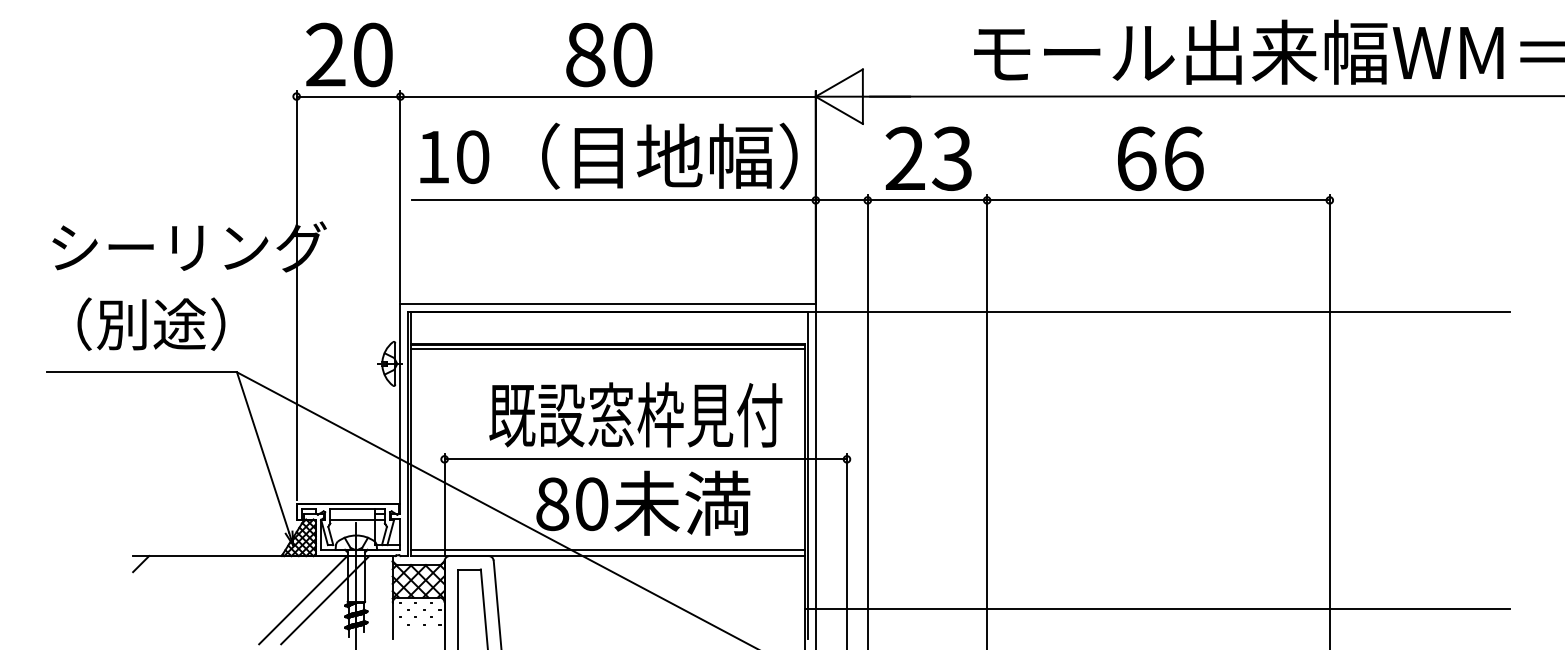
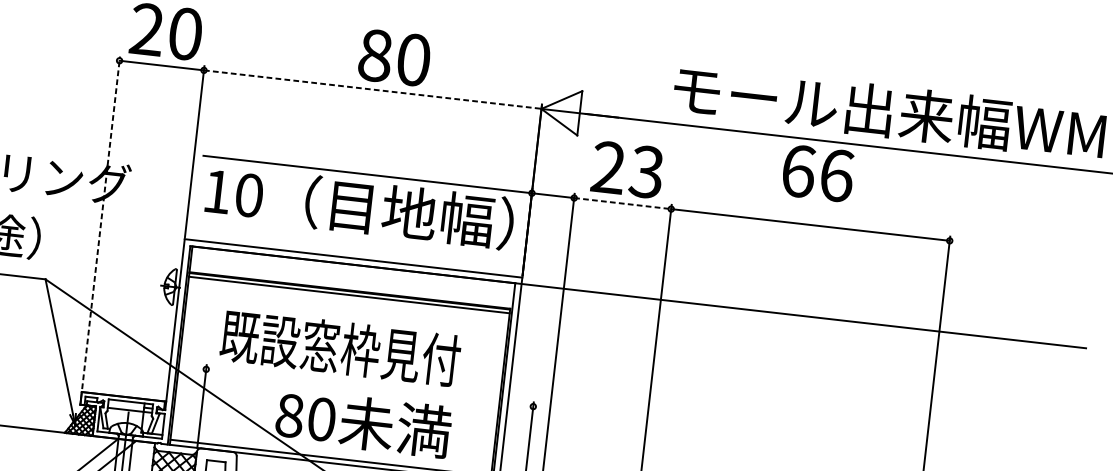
text: (609, 54) -> (394, 57), moved
line: (608, 96) -> (373, 89), solid -> dashed
text: (608, 155) -> (359, 206), moved
text: (1160, 158) -> (818, 173), moved
line: (927, 200) -> (622, 203), solid -> dashed
line: (296, 295) -> (101, 222), solid -> dashed
text: (635, 414) -> (340, 347), moved
line: (645, 459) -> (369, 388), removed

